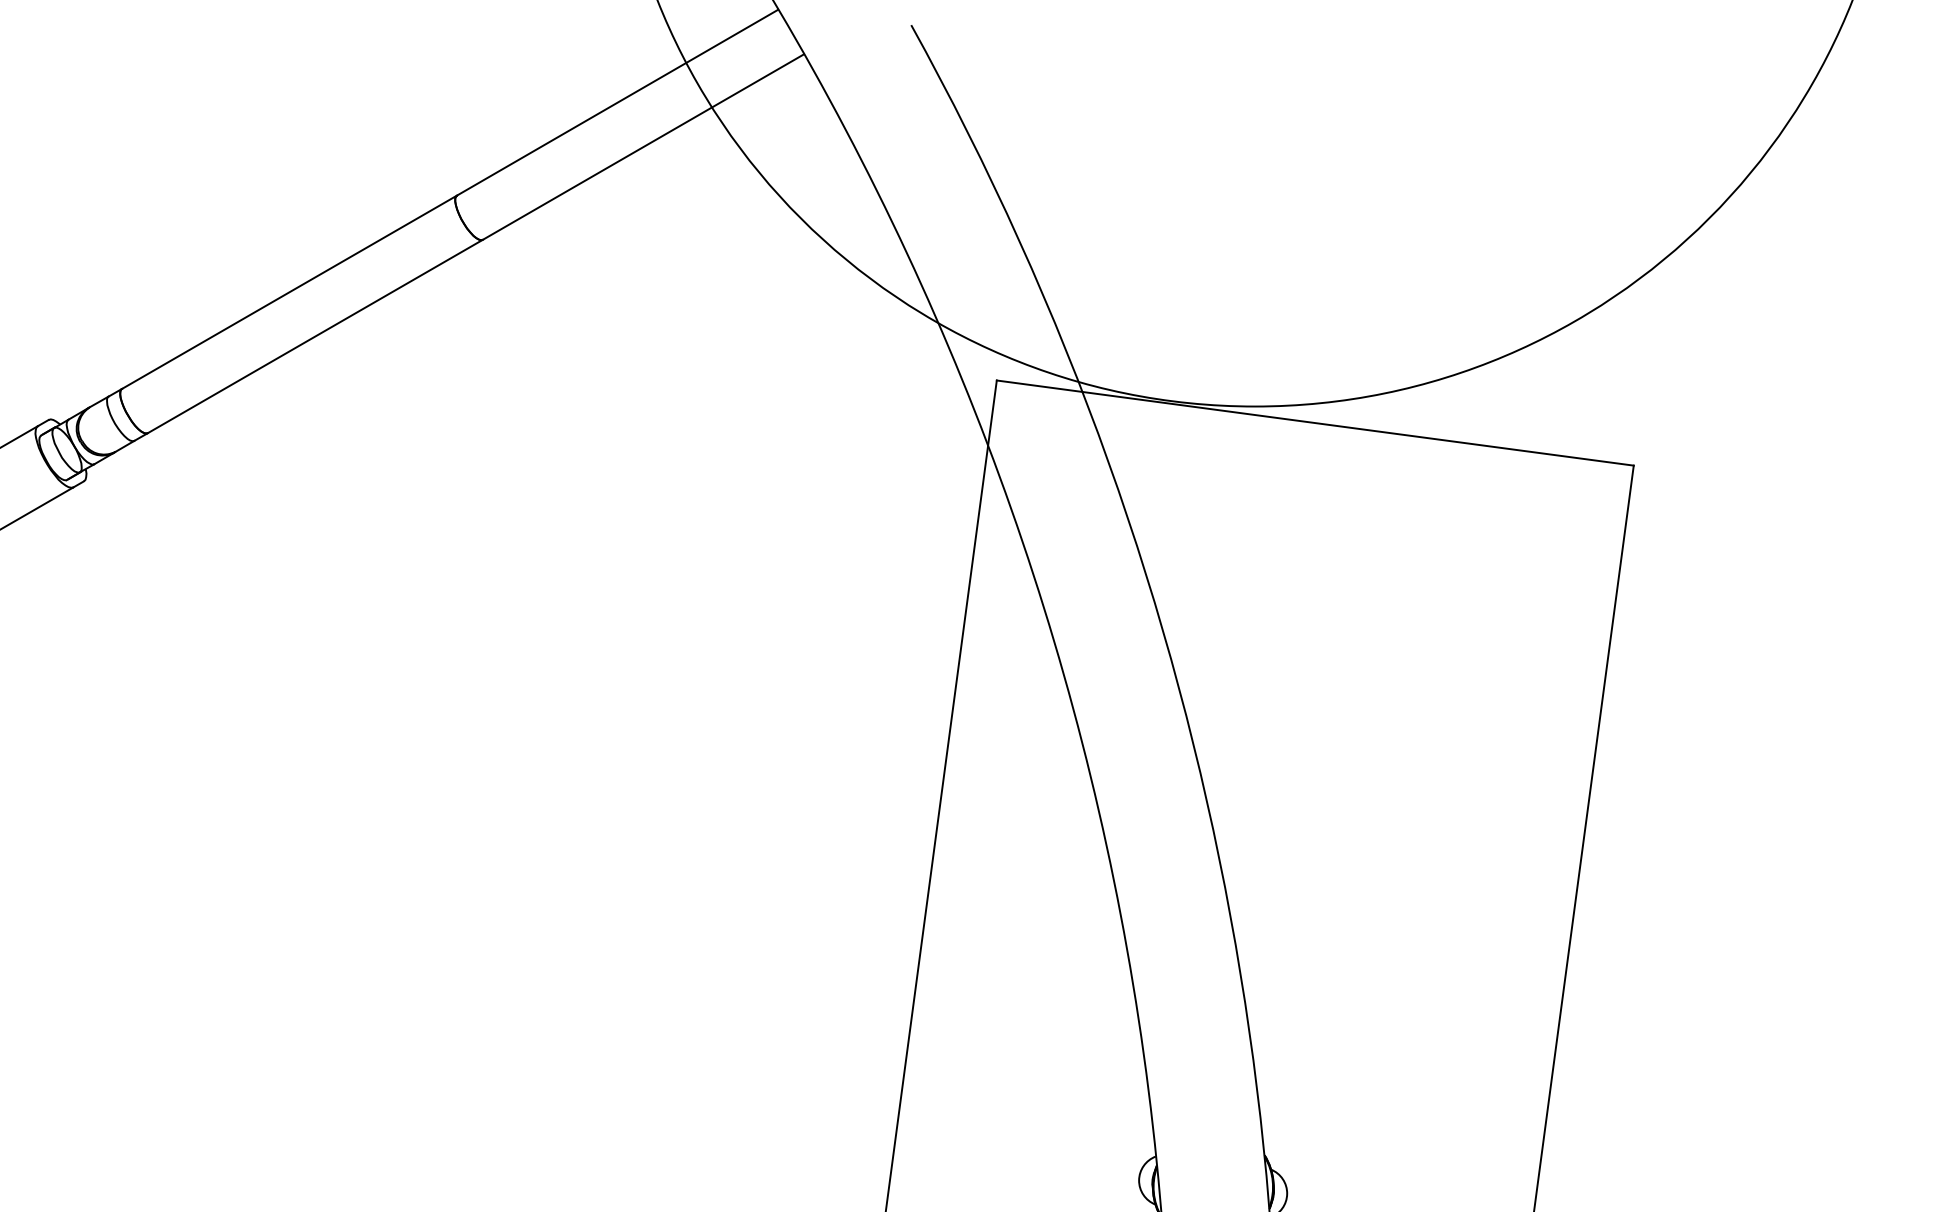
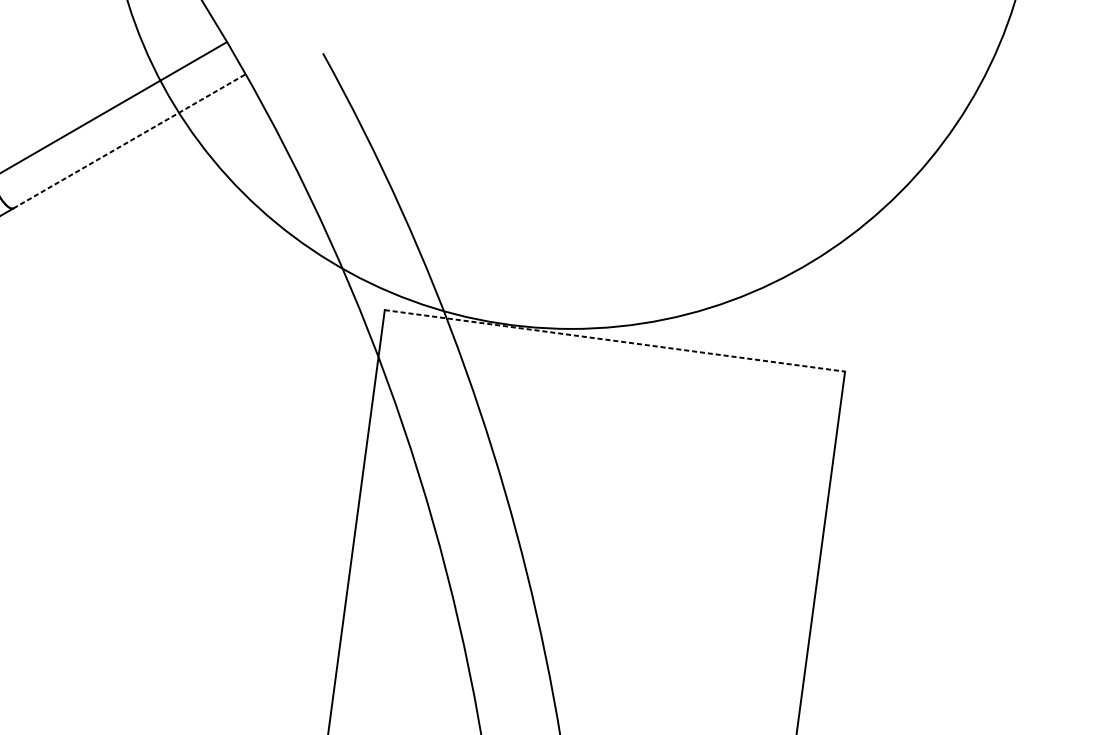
line: (643, 146) -> (129, 141), solid -> dashed
line: (1315, 423) -> (615, 341), solid -> dashed

